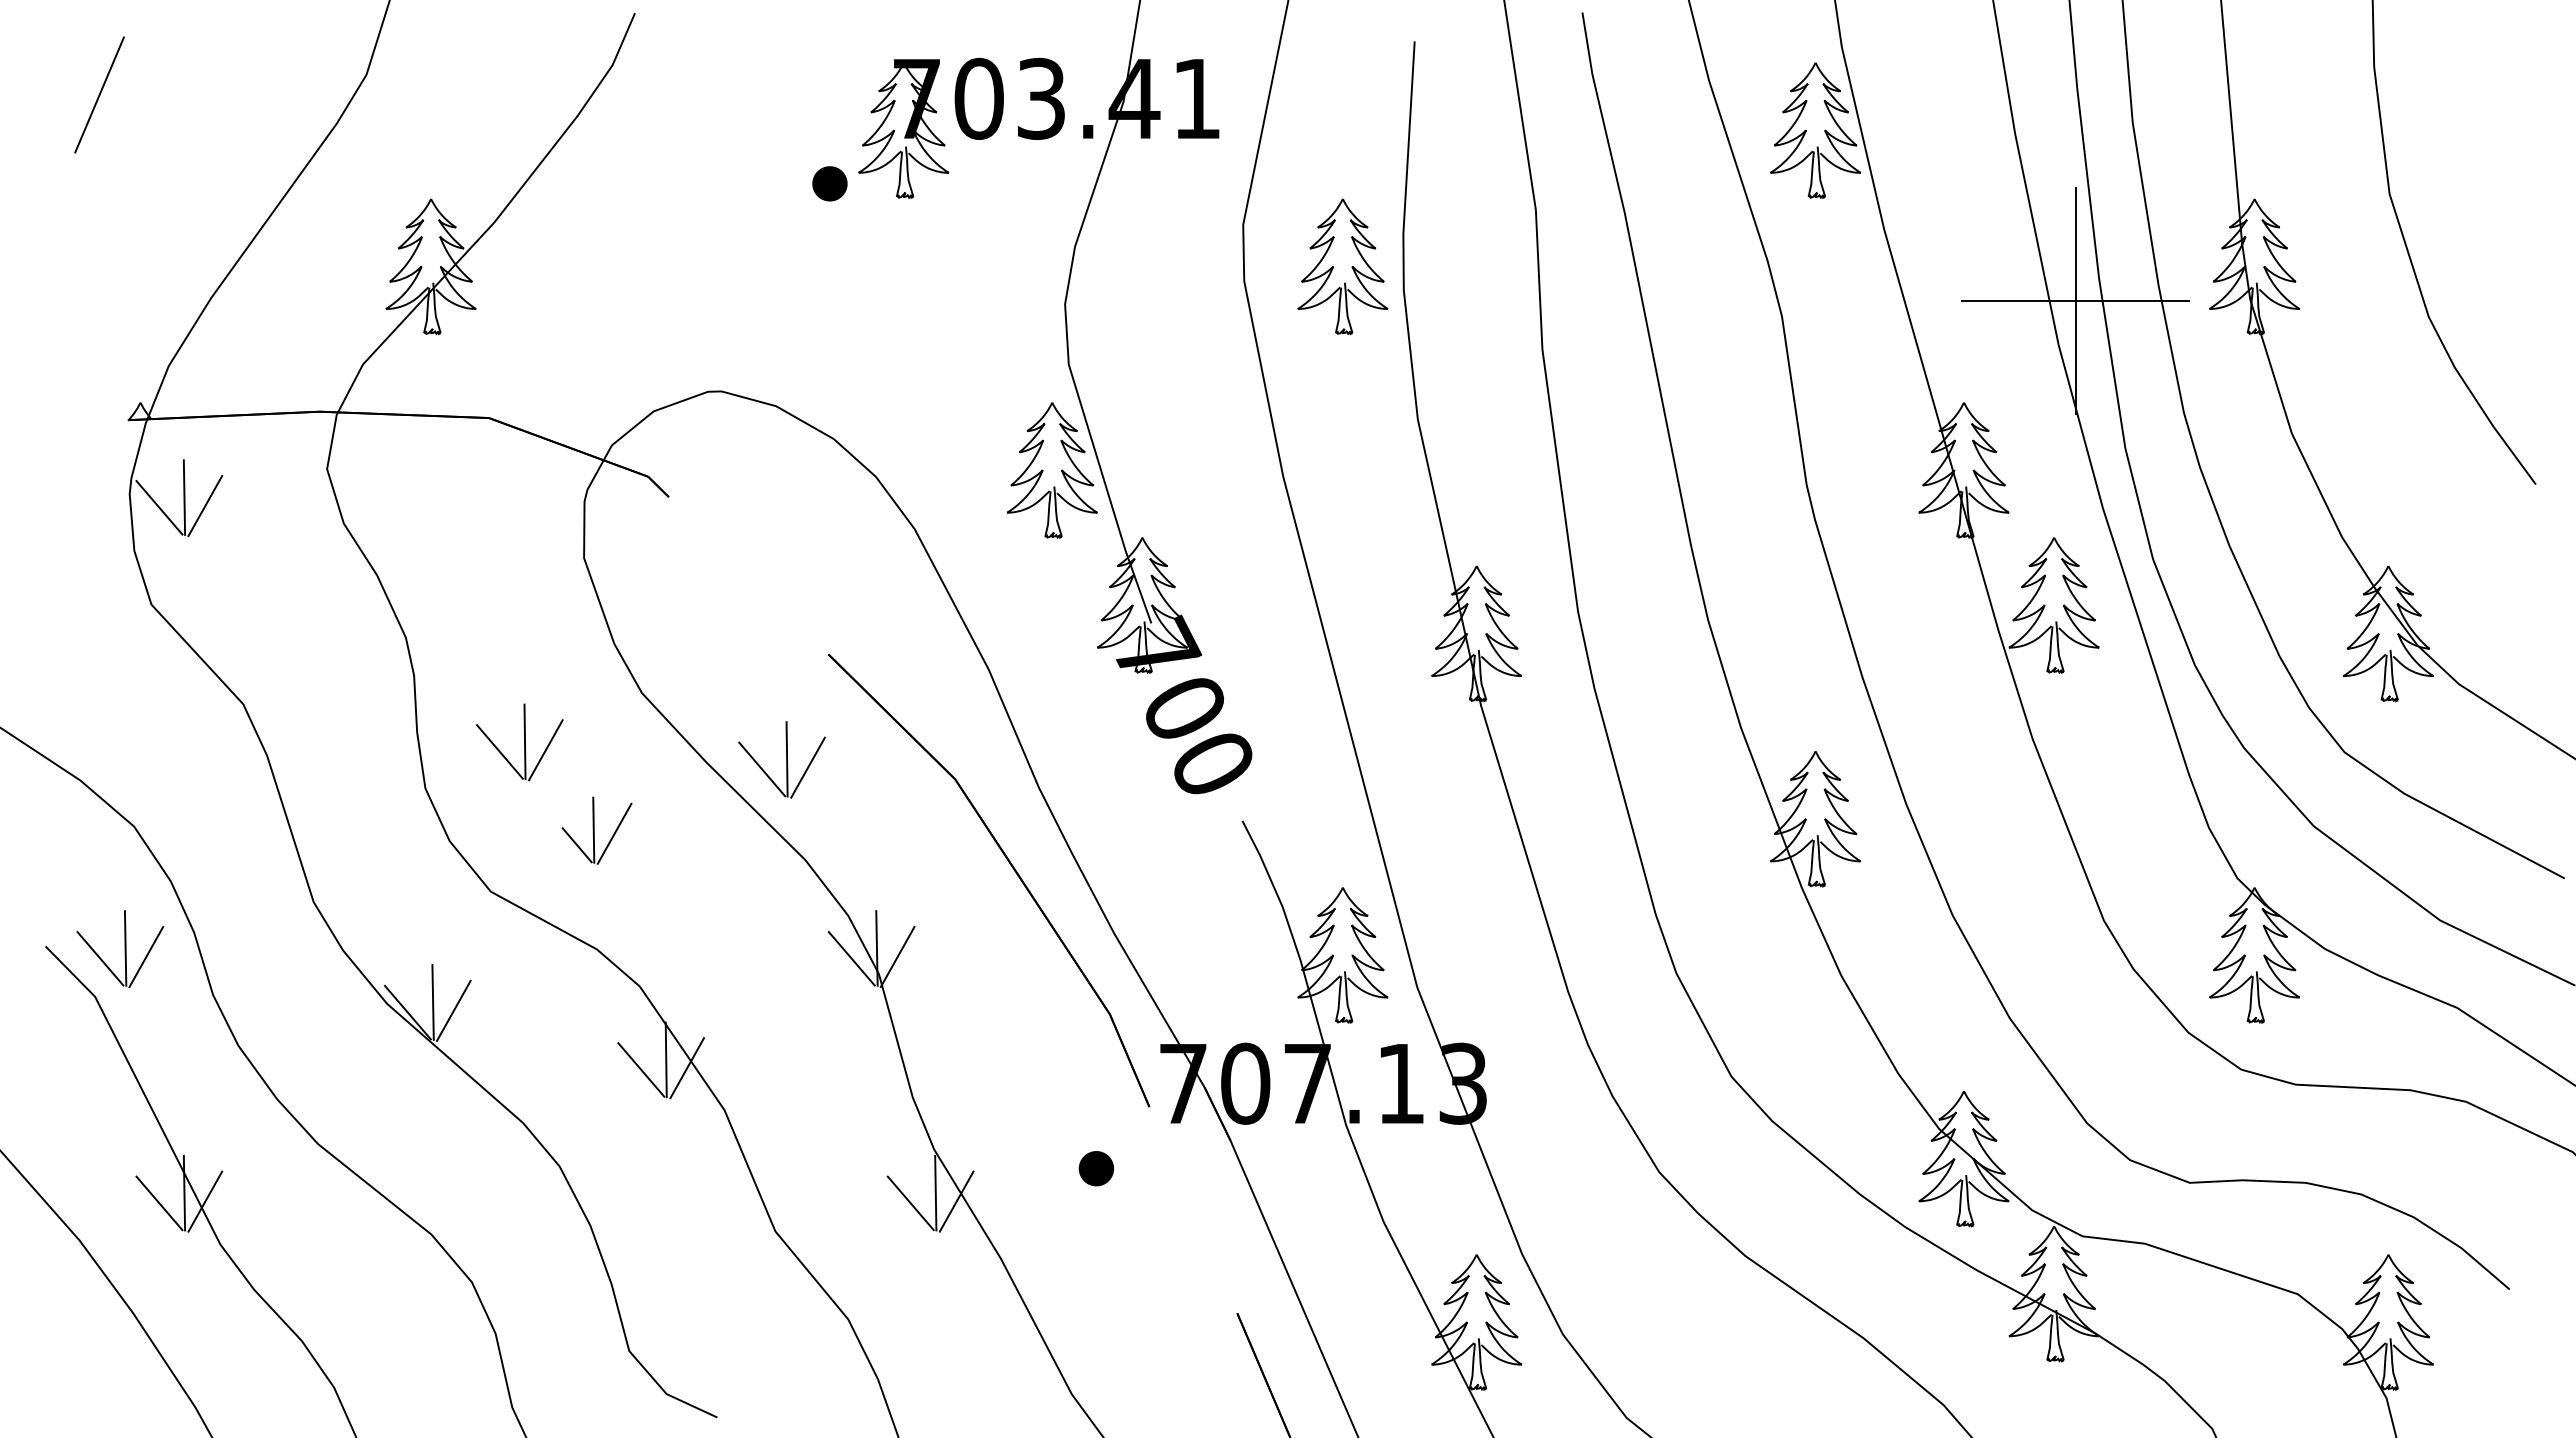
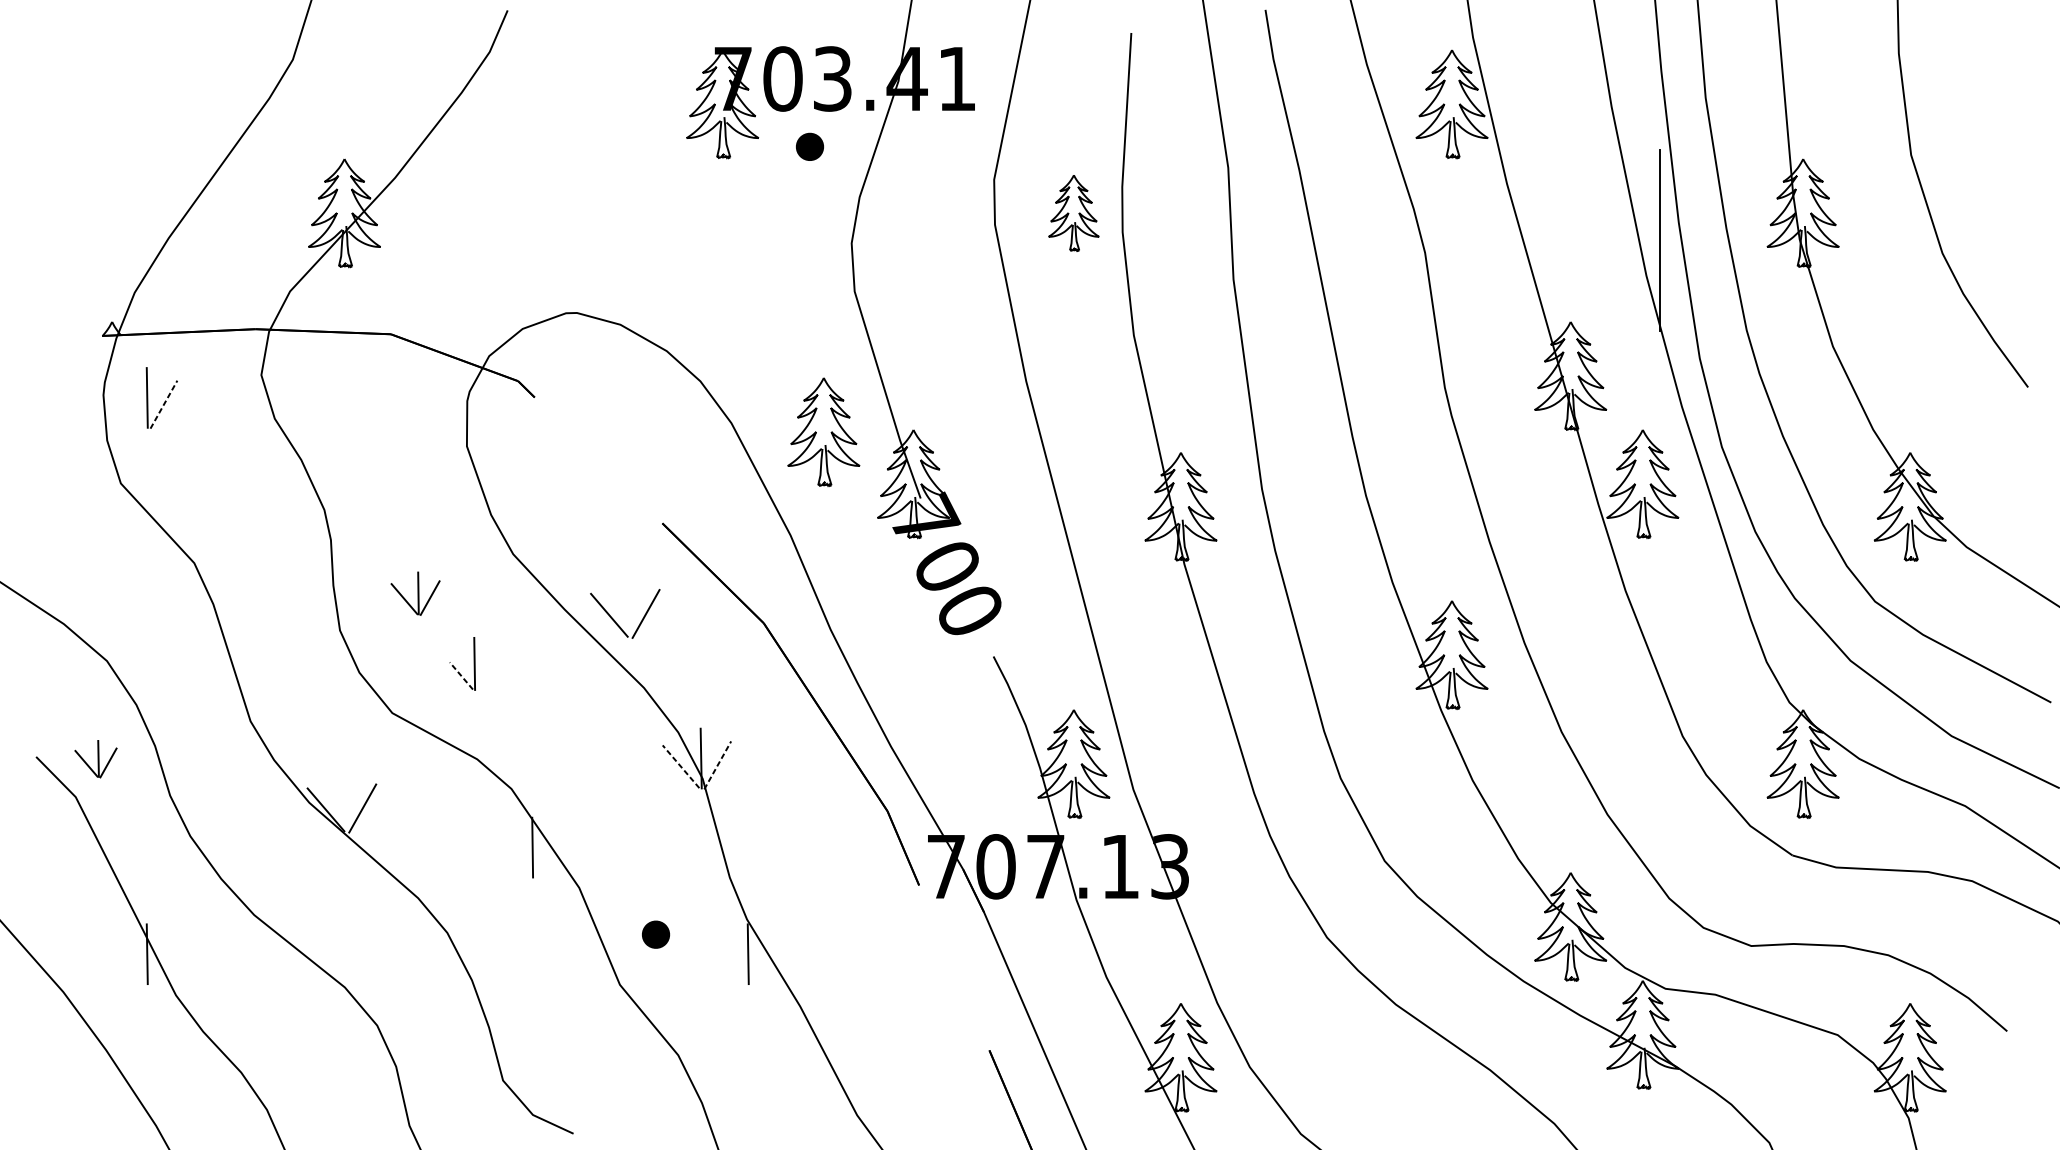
line: (99, 94) -> (79, 75), removed
part: (829, 183) -> (809, 146), moved
part: (1342, 266) -> (1073, 213), size x0.7
line: (2075, 300) -> (1659, 240), removed
part: (1051, 470) -> (823, 432), moved
line: (205, 505) -> (164, 404), solid -> dashed
line: (159, 507) -> (127, 405), removed
part: (519, 742) -> (415, 593), size x0.7
line: (786, 759) -> (628, 607), removed
line: (614, 833) -> (491, 666), removed
line: (576, 844) -> (460, 675), solid -> dashed
part: (120, 949) -> (96, 759), size x0.6
line: (897, 956) -> (717, 764), solid -> dashed
line: (851, 958) -> (680, 766), solid -> dashed
line: (432, 1002) -> (345, 801), removed
line: (687, 1068) -> (549, 854), removed
line: (641, 1069) -> (512, 855), removed
part: (1095, 1168) -> (655, 934), moved
line: (205, 1201) -> (164, 960), removed
line: (956, 1201) -> (764, 960), removed
line: (159, 1203) -> (127, 962), removed
line: (910, 1203) -> (728, 962), removed

